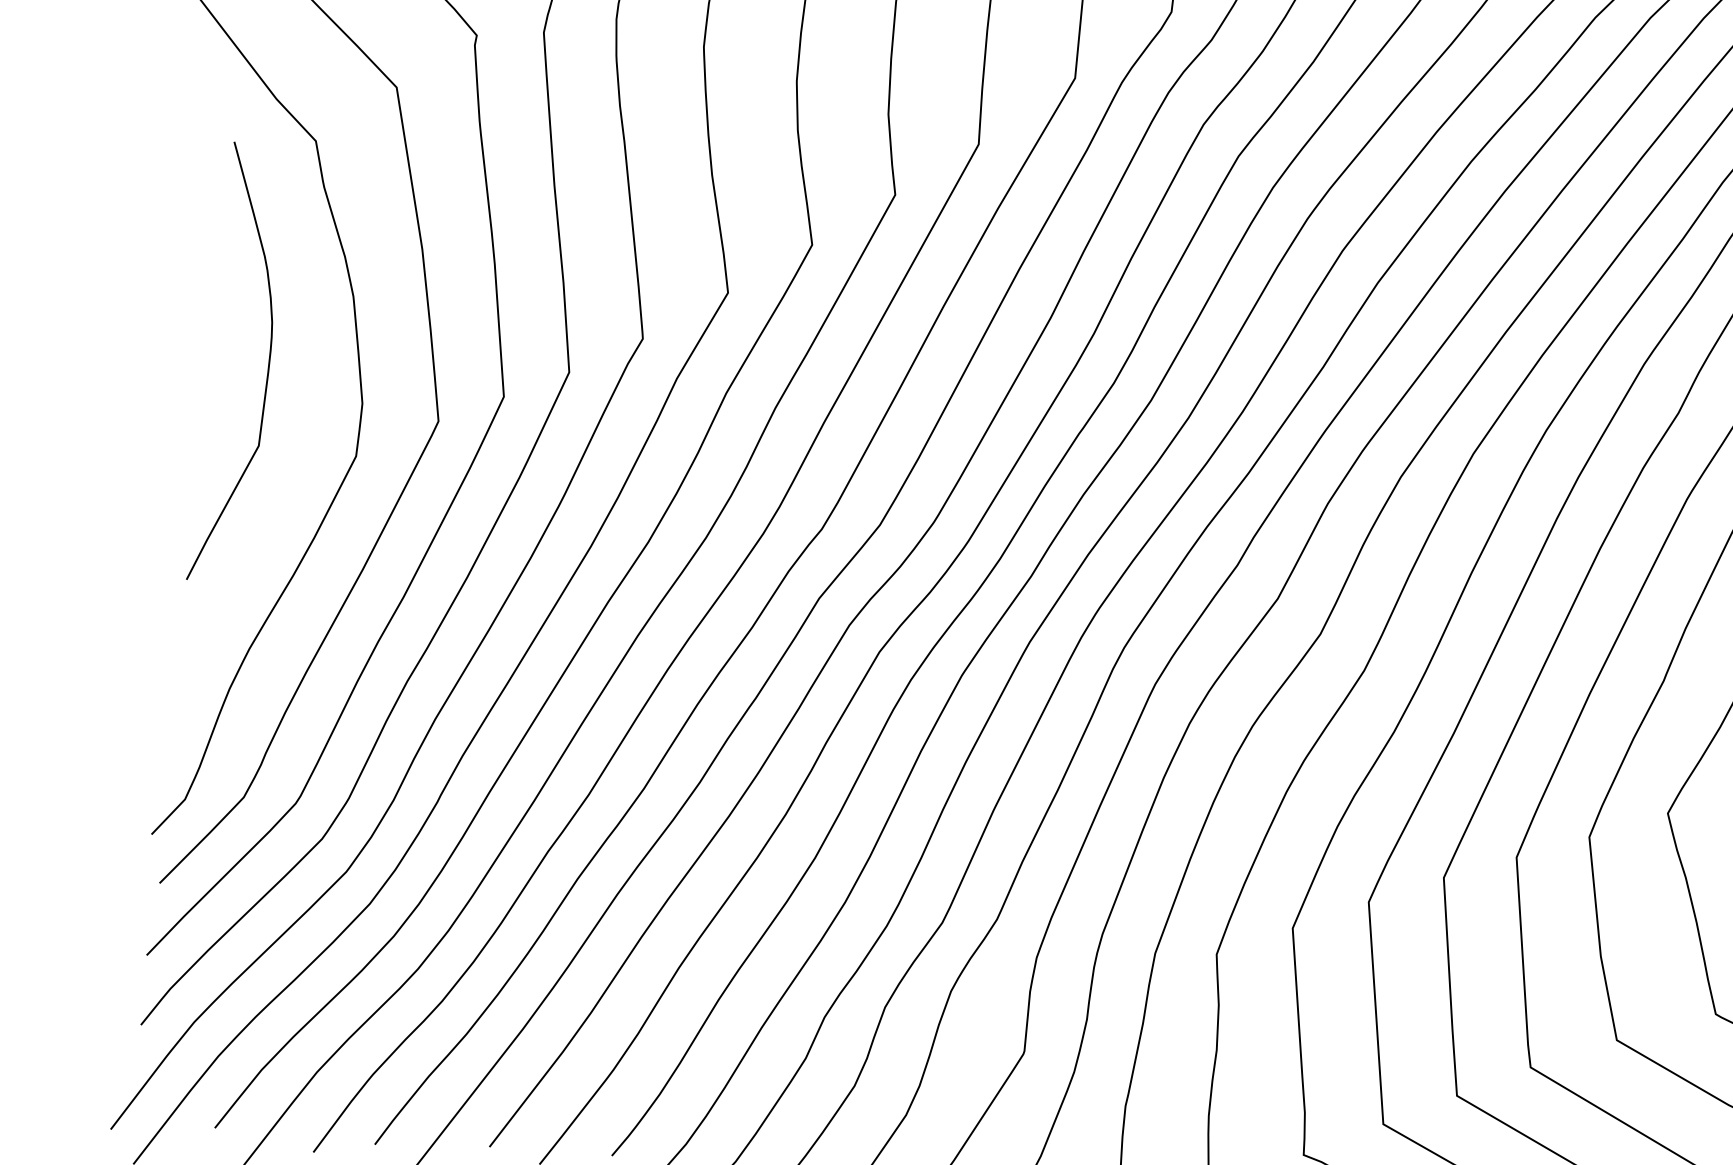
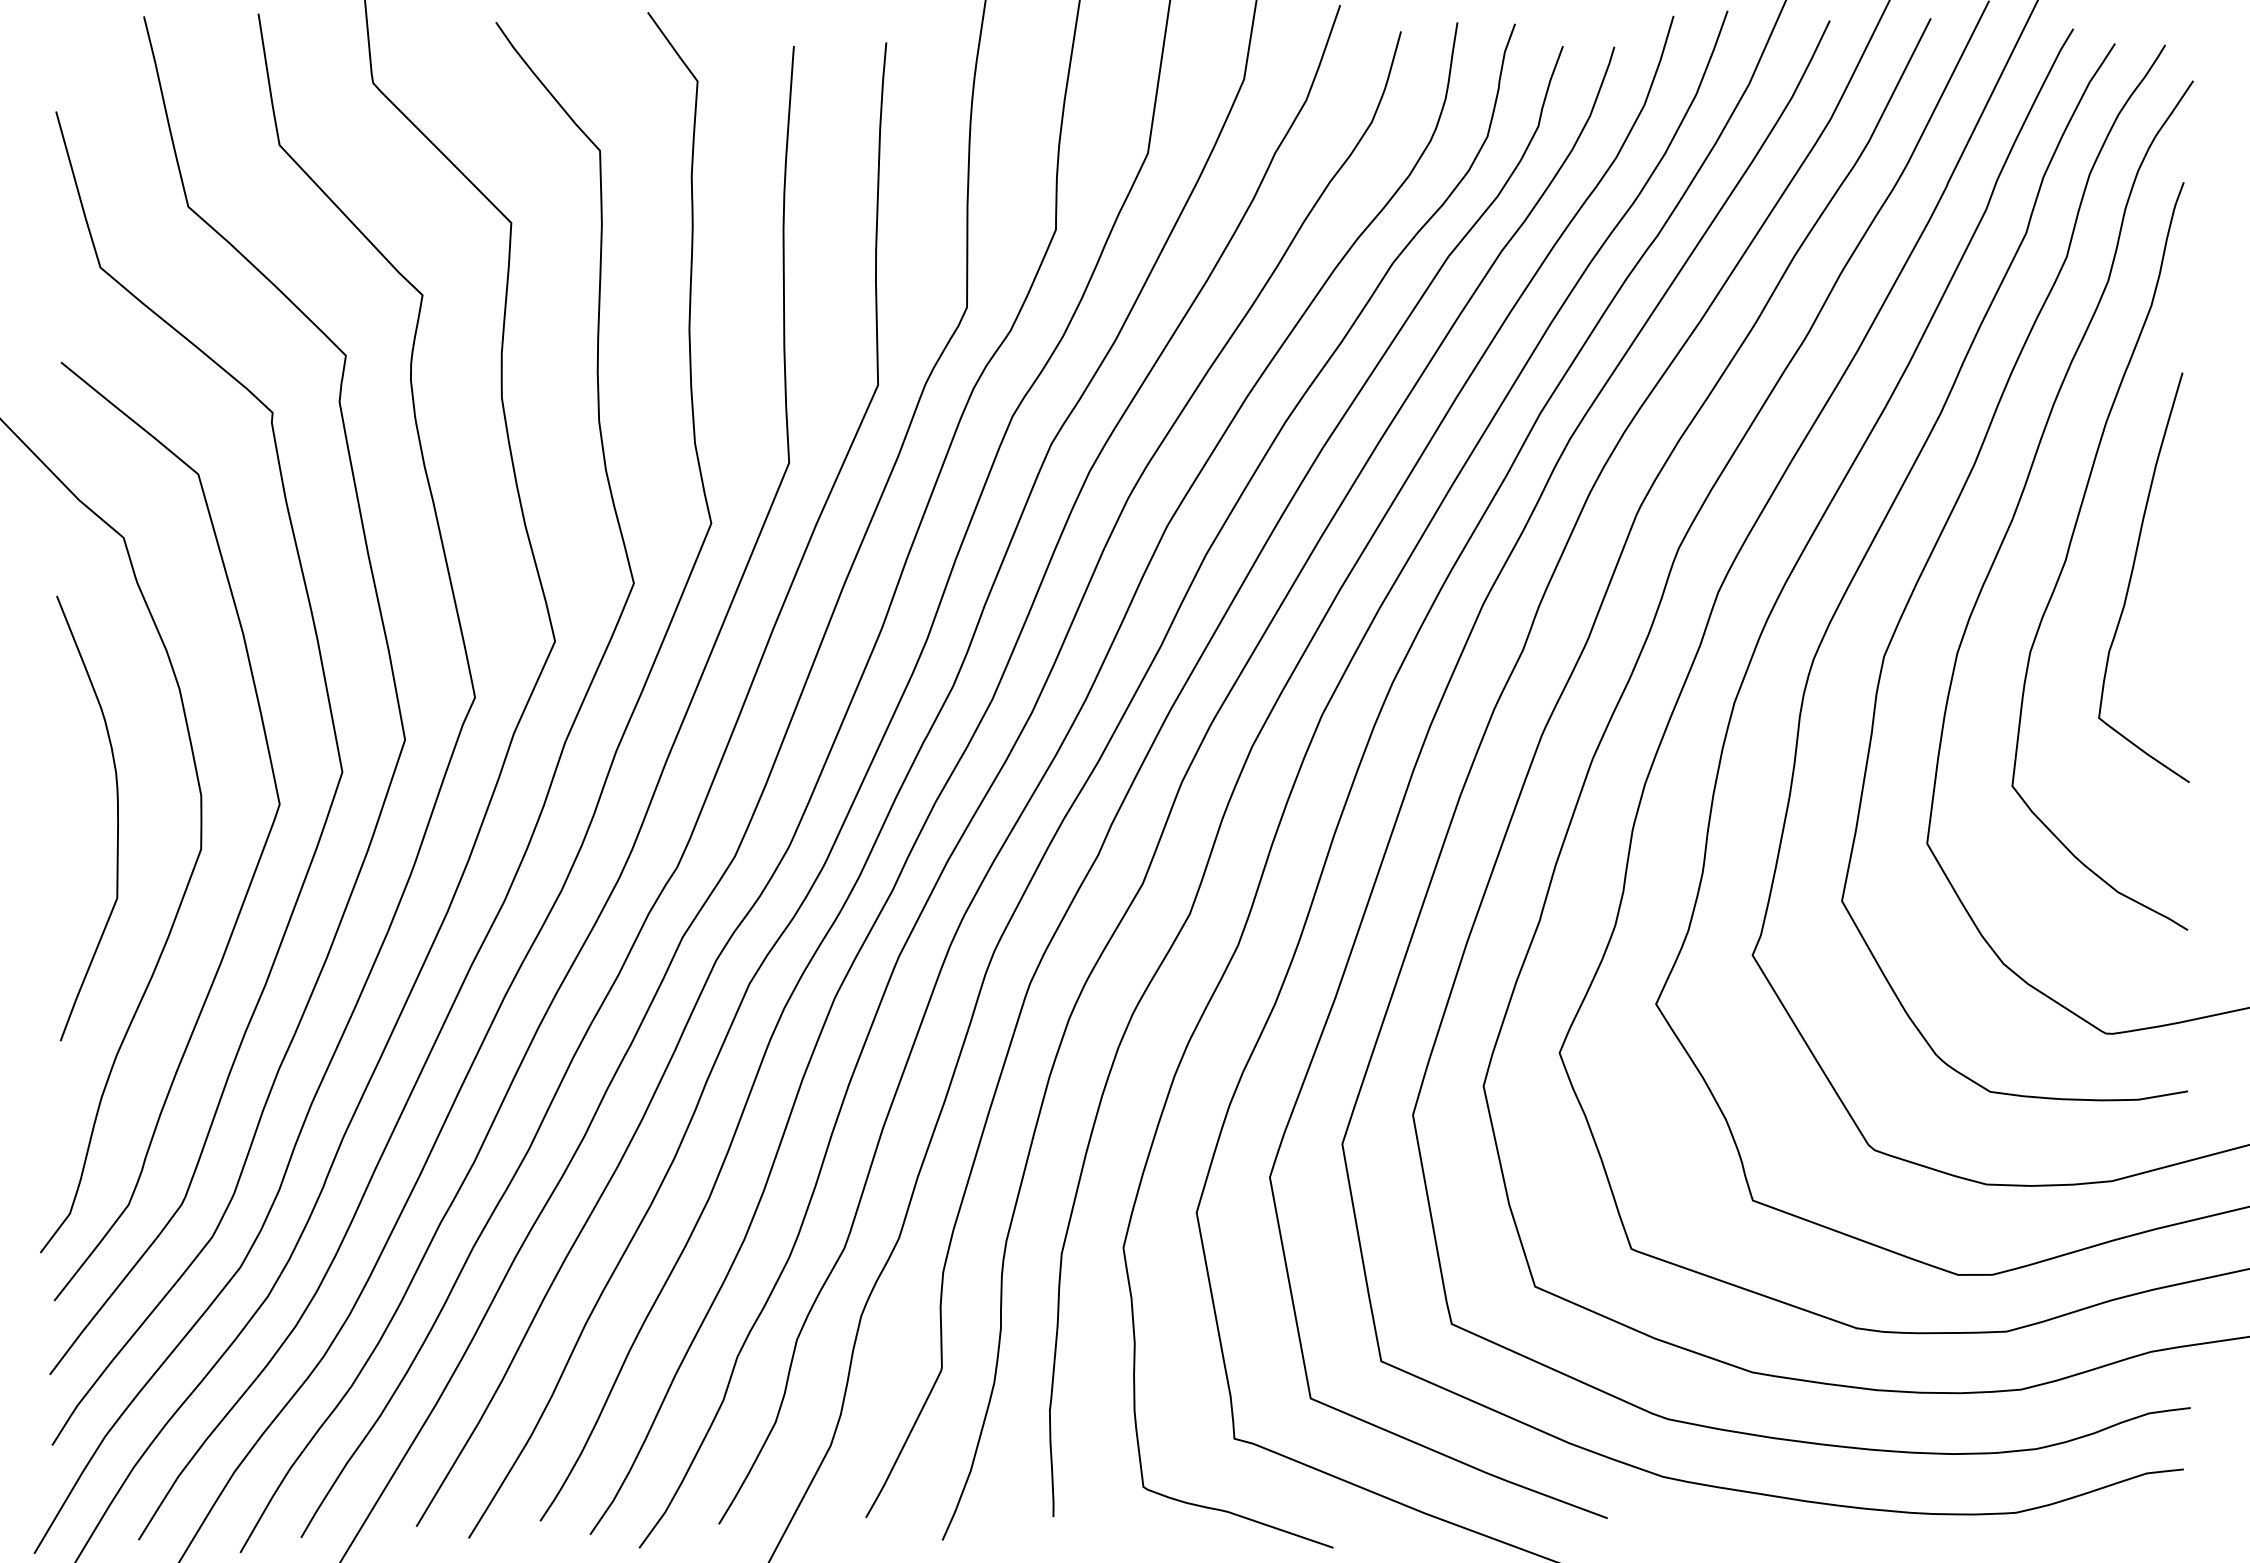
curve: (268, 367) -> (117, 818), moved

